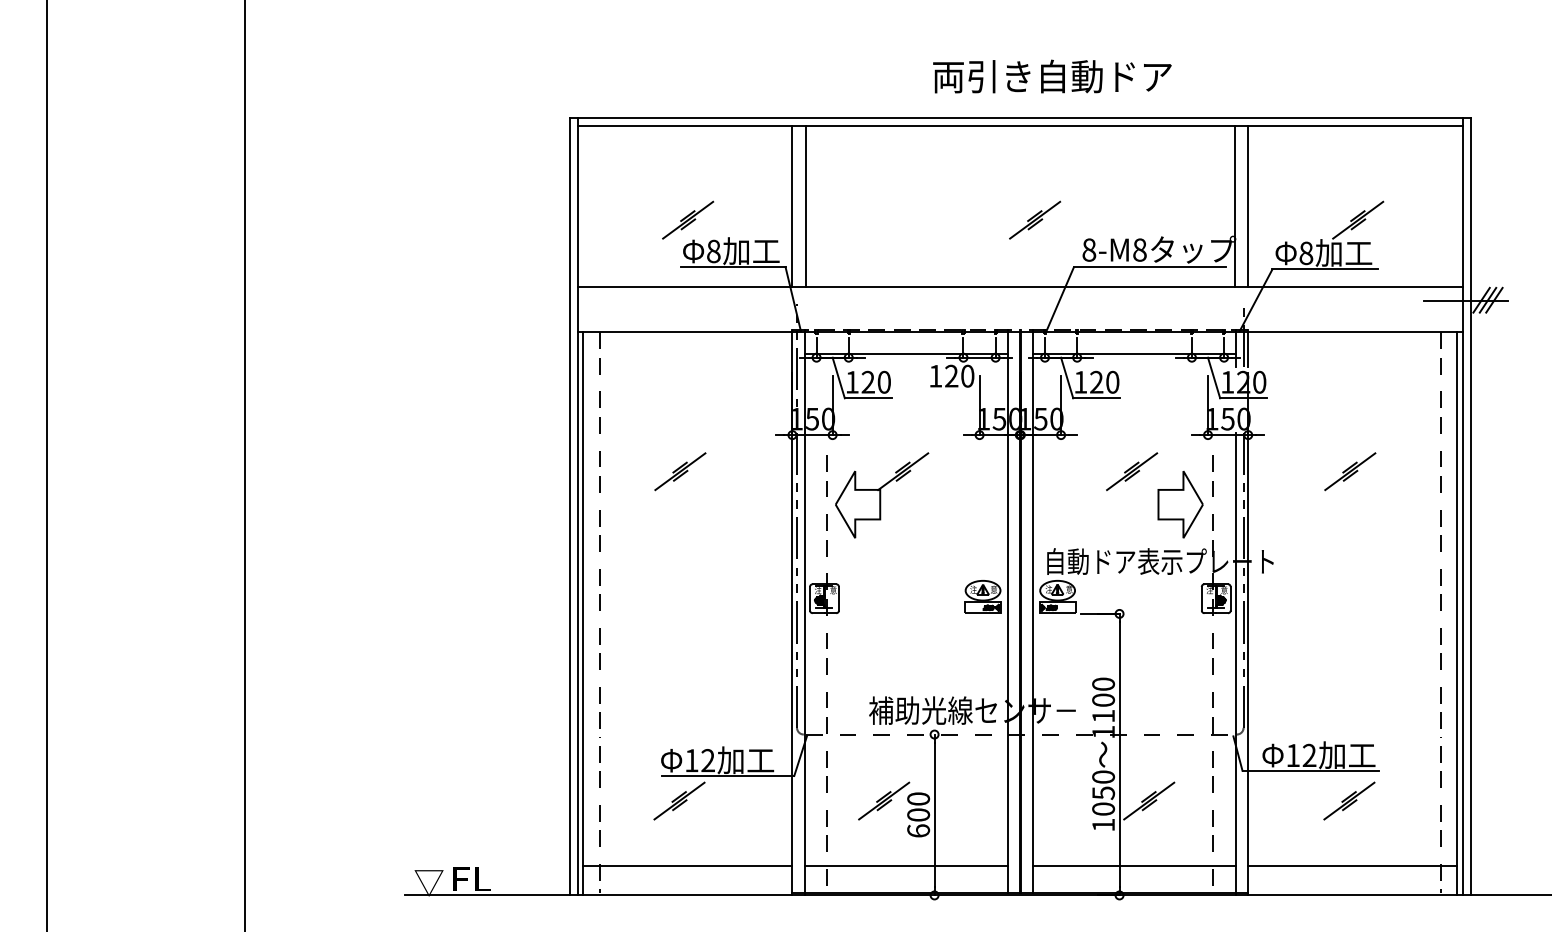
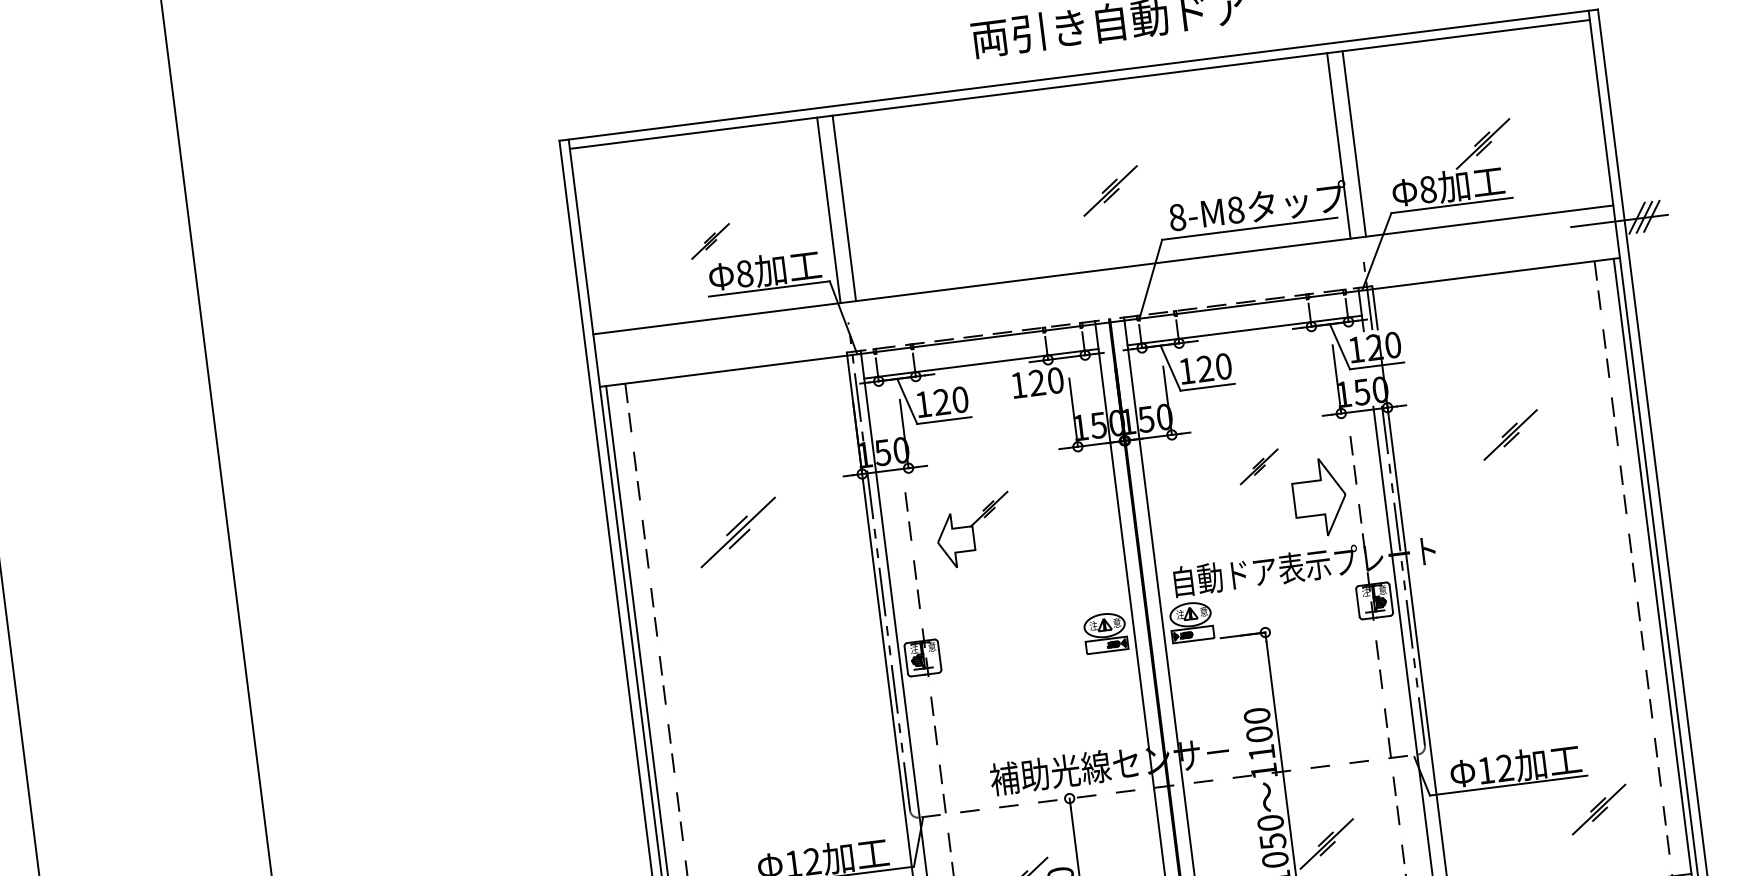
part: (687, 219) -> (709, 240), size x0.7
part: (680, 471) -> (738, 532), size x1.4
part: (1132, 471) -> (1259, 466), size x0.7
part: (882, 495) -> (974, 530), size x0.7
part: (1349, 800) -> (1599, 808), moved

